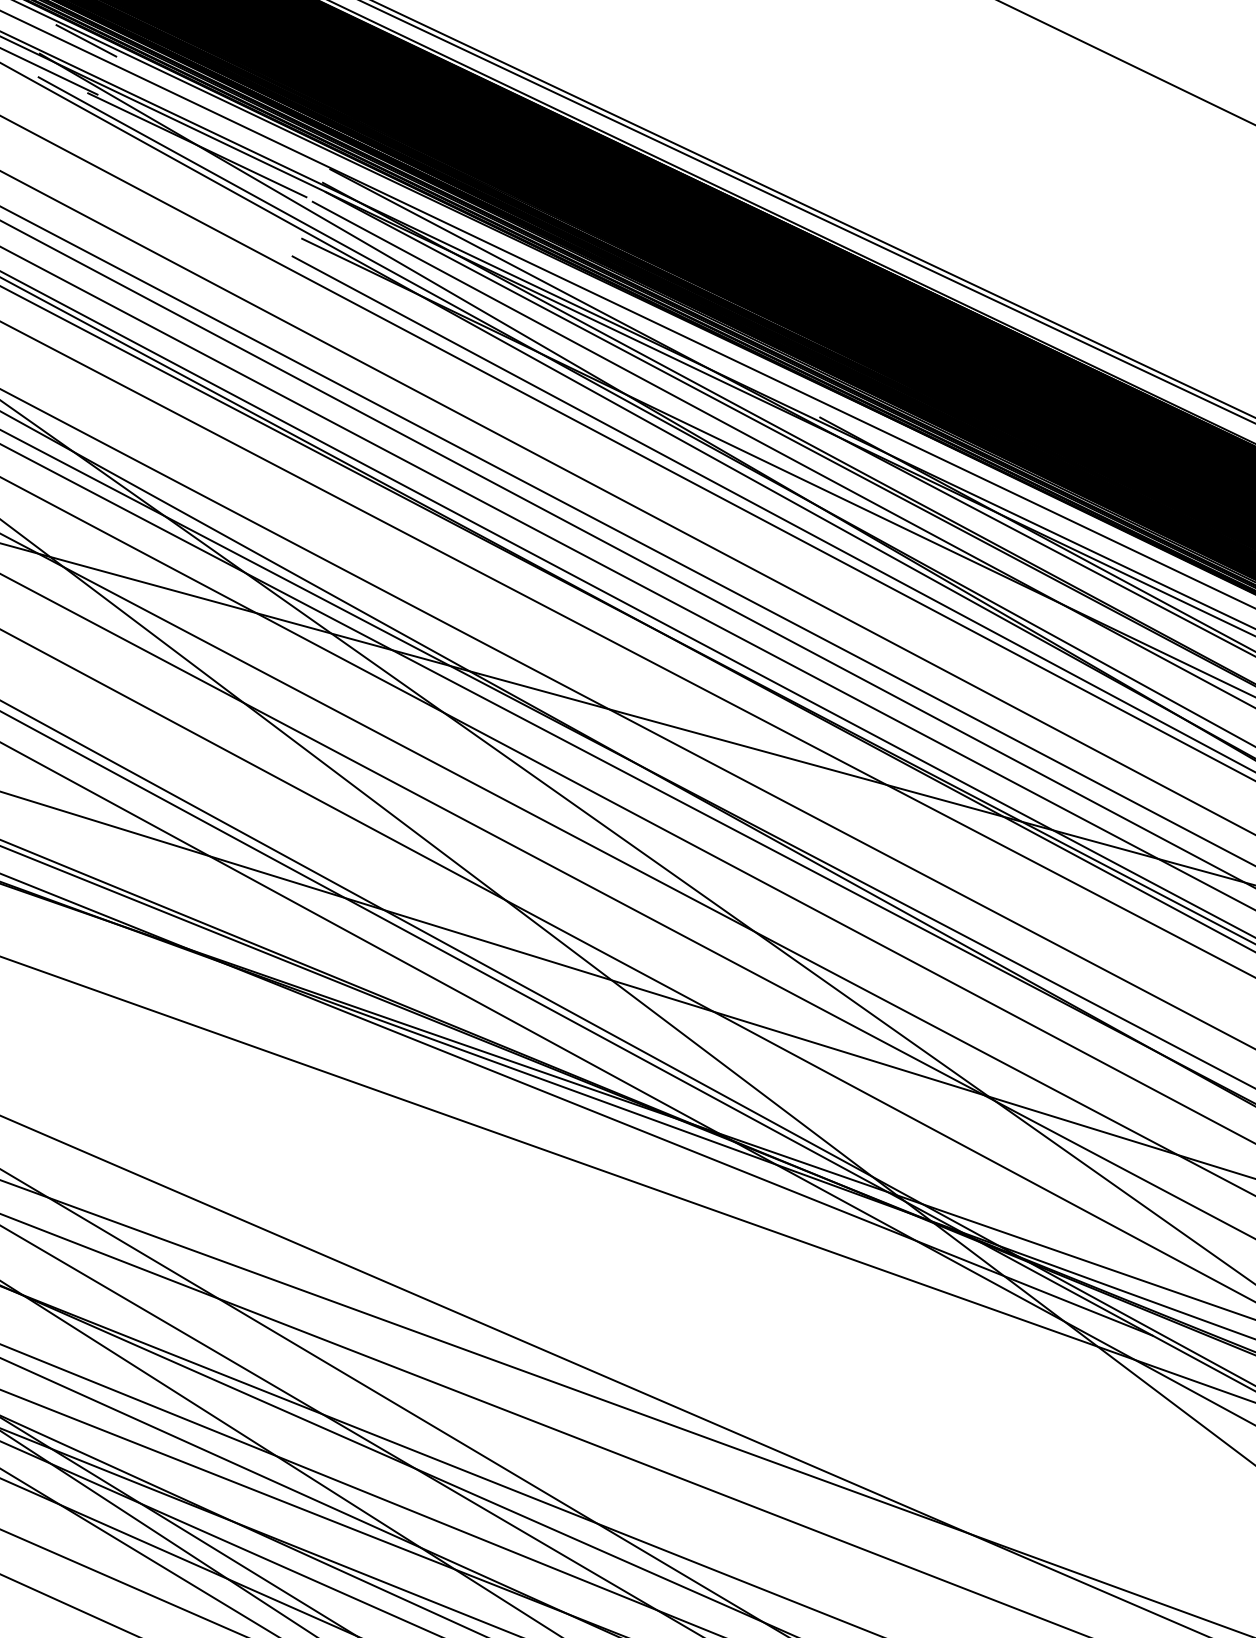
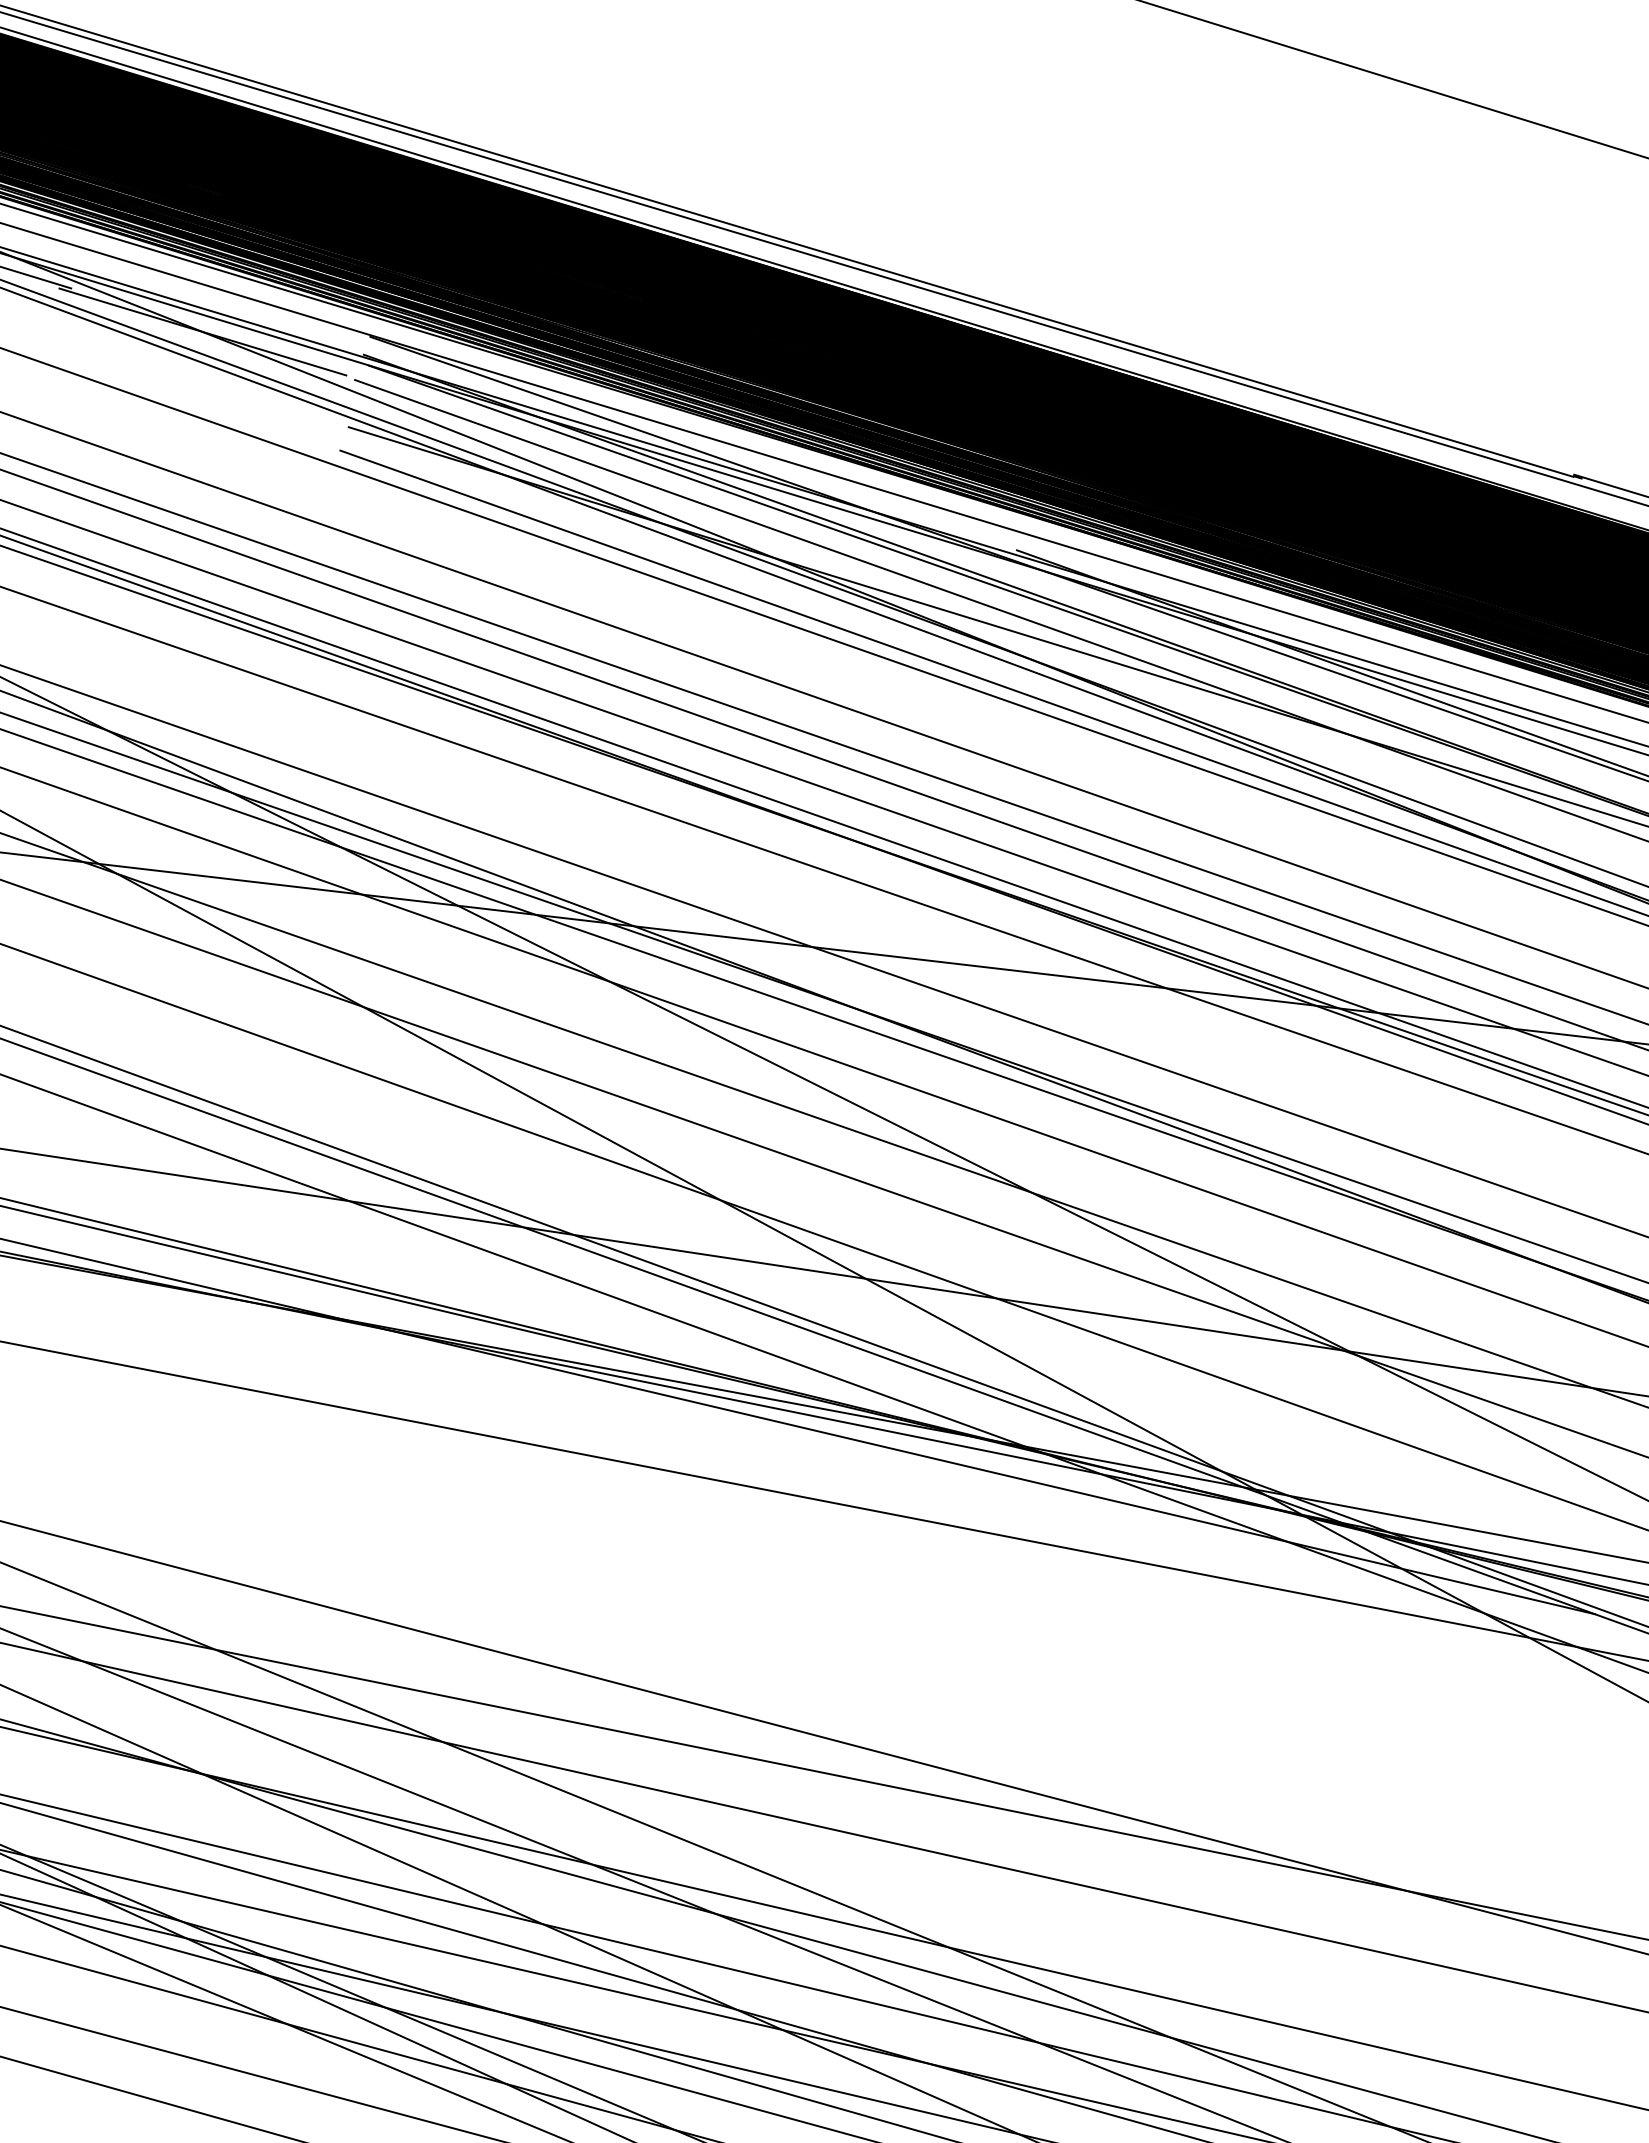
line: (86, 40) -> (47, 224), removed

